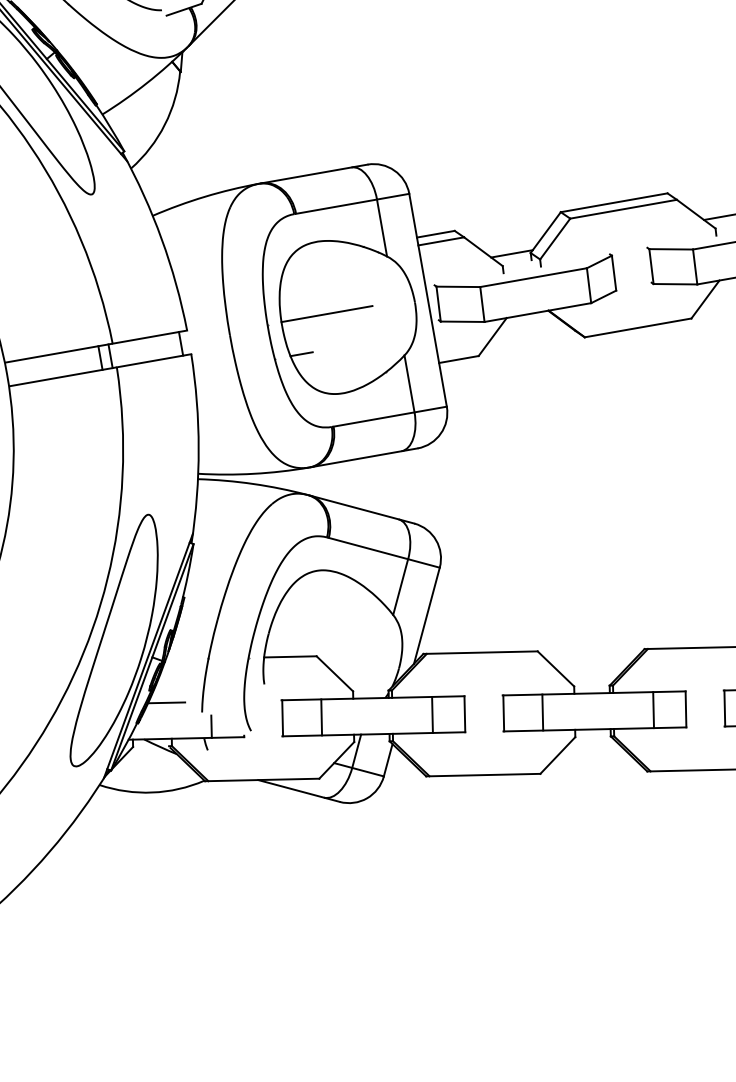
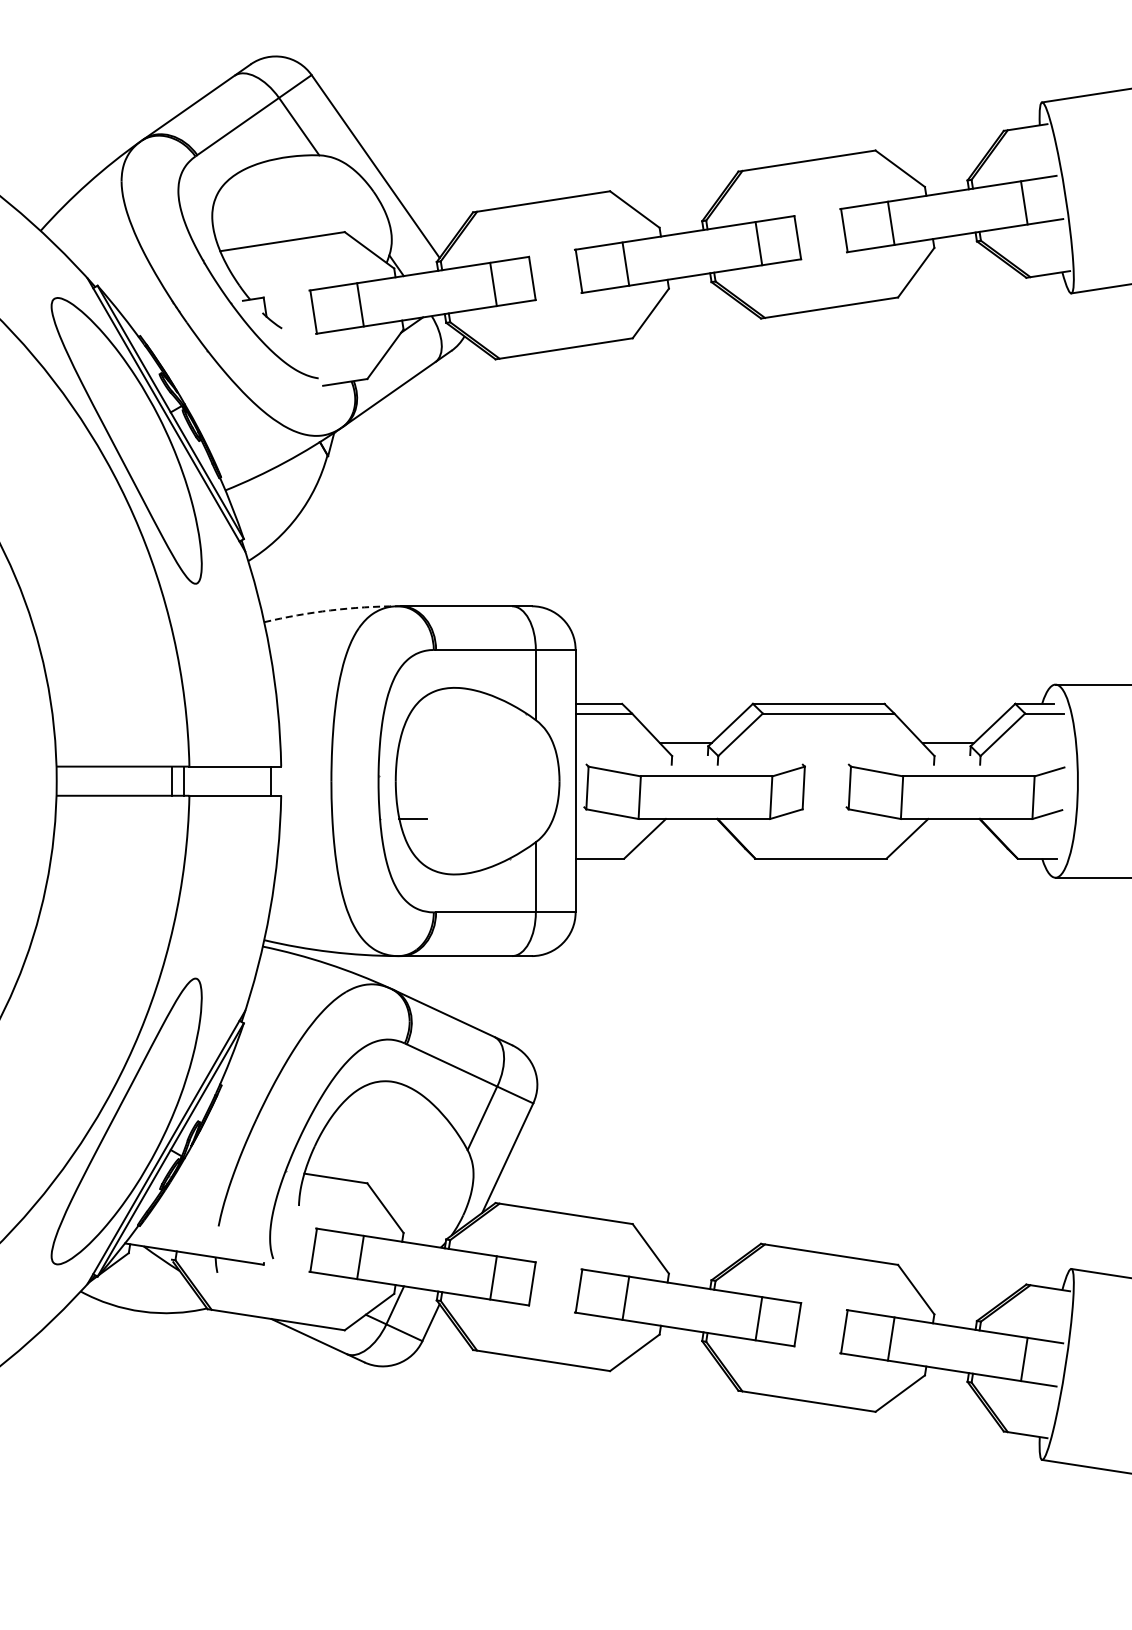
arc: (204, 196) -> (330, 610), solid -> dashed
line: (326, 314) -> (451, 776), removed
line: (166, 702) -> (178, 1206), removed
line: (211, 726) -> (226, 1245), removed

